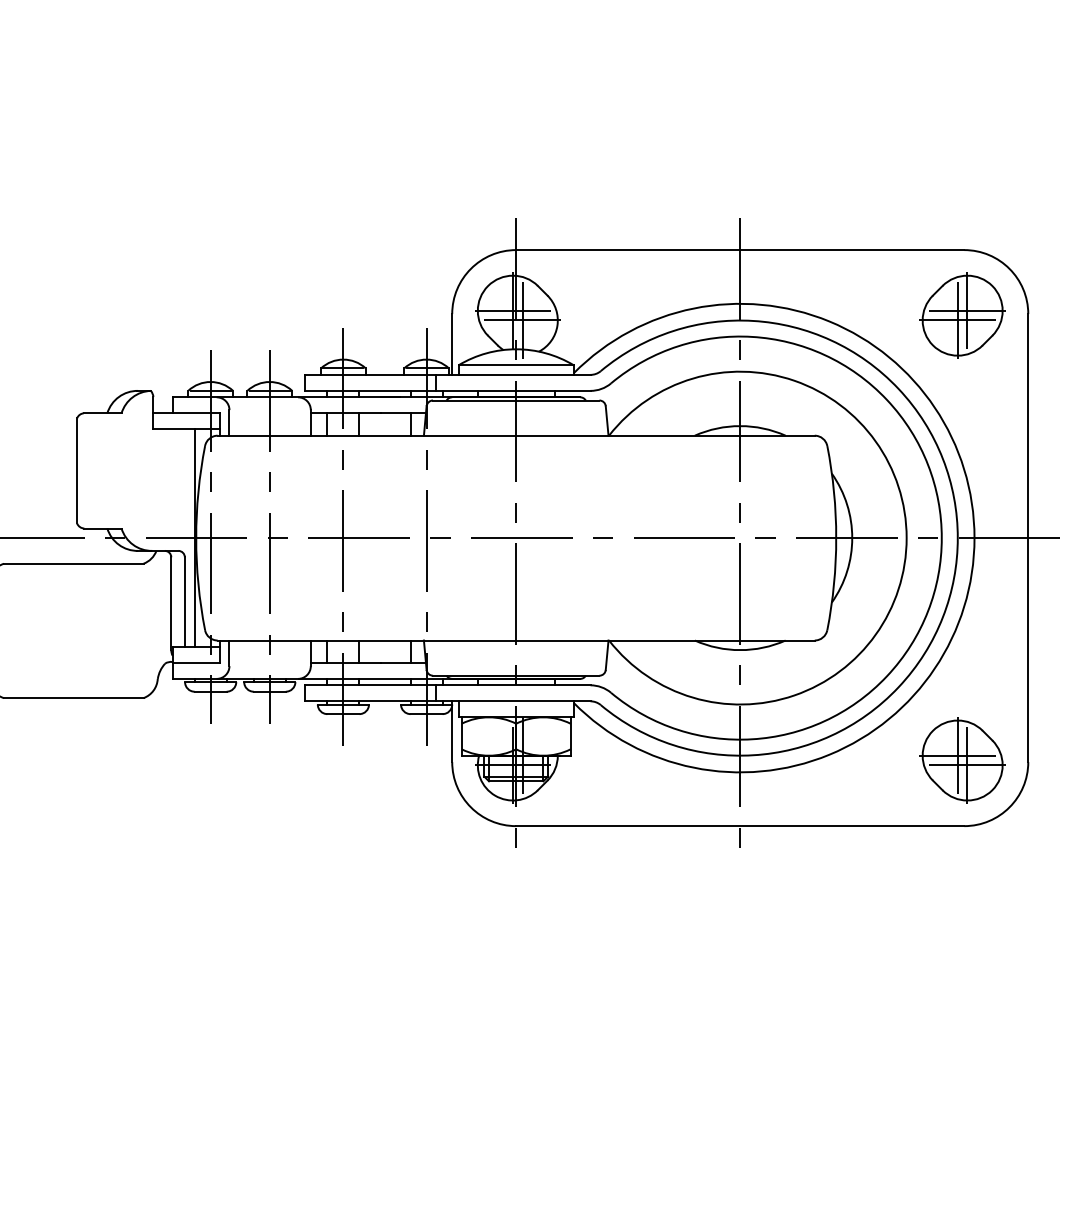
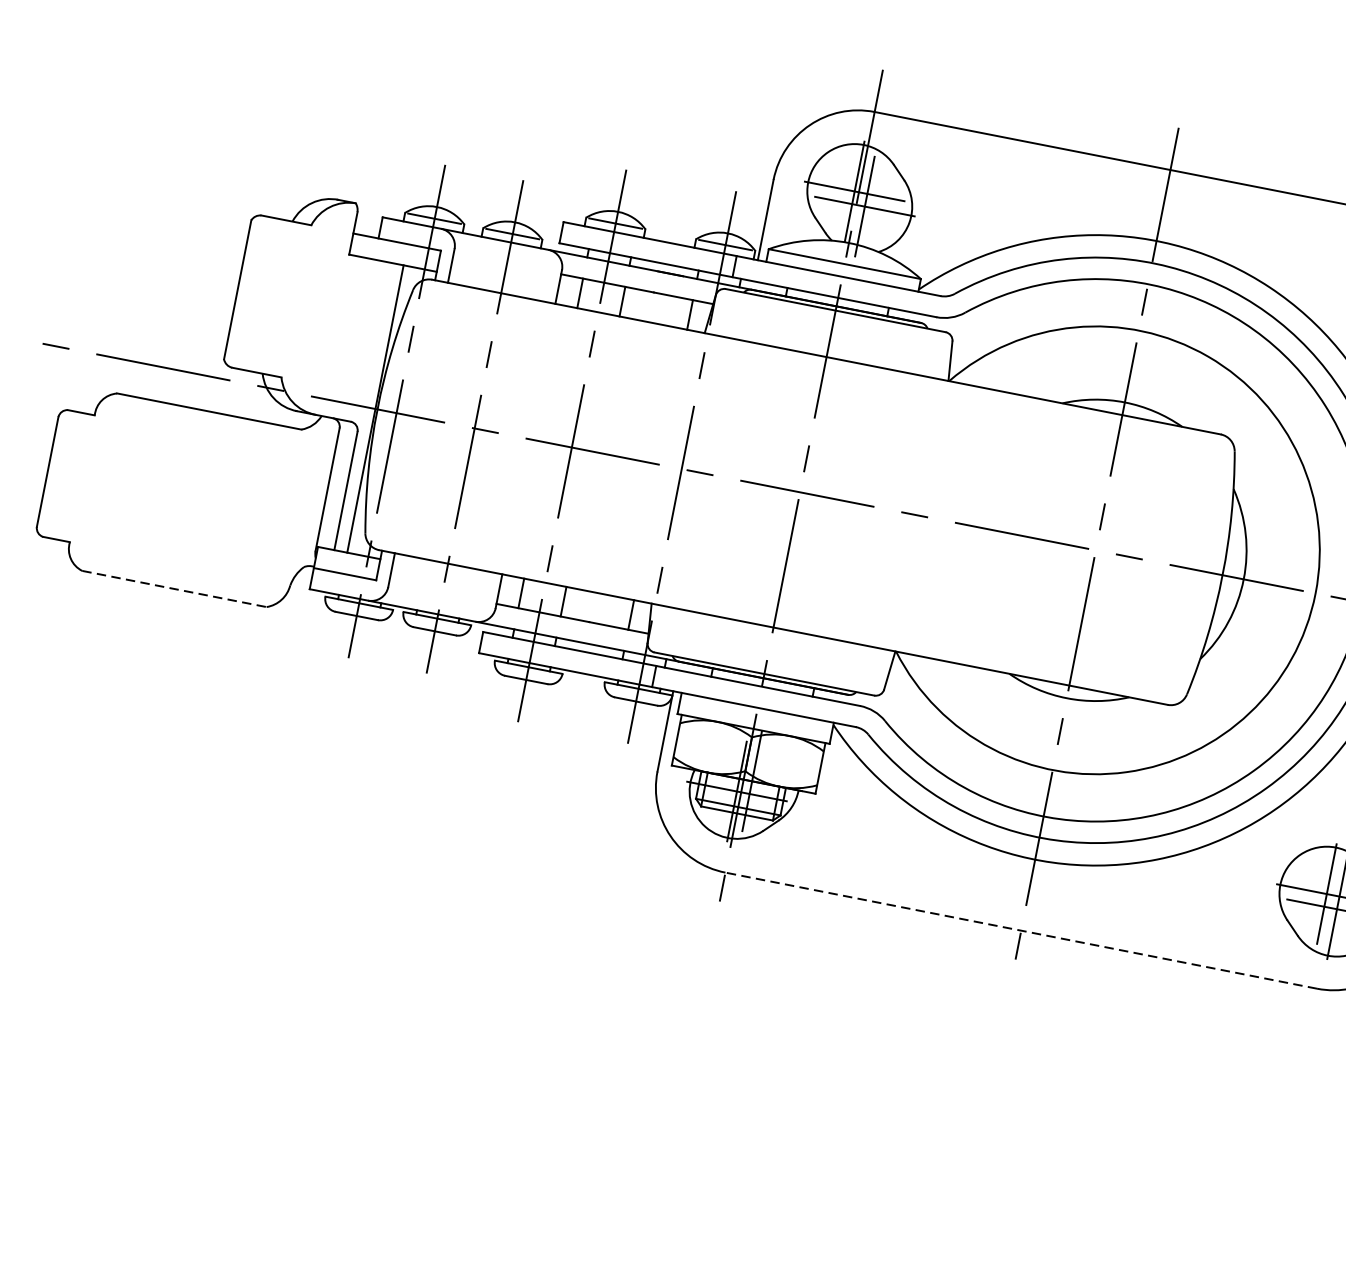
line: (73, 698) -> (173, 589), solid -> dashed
line: (739, 826) -> (1020, 930), solid -> dashed

